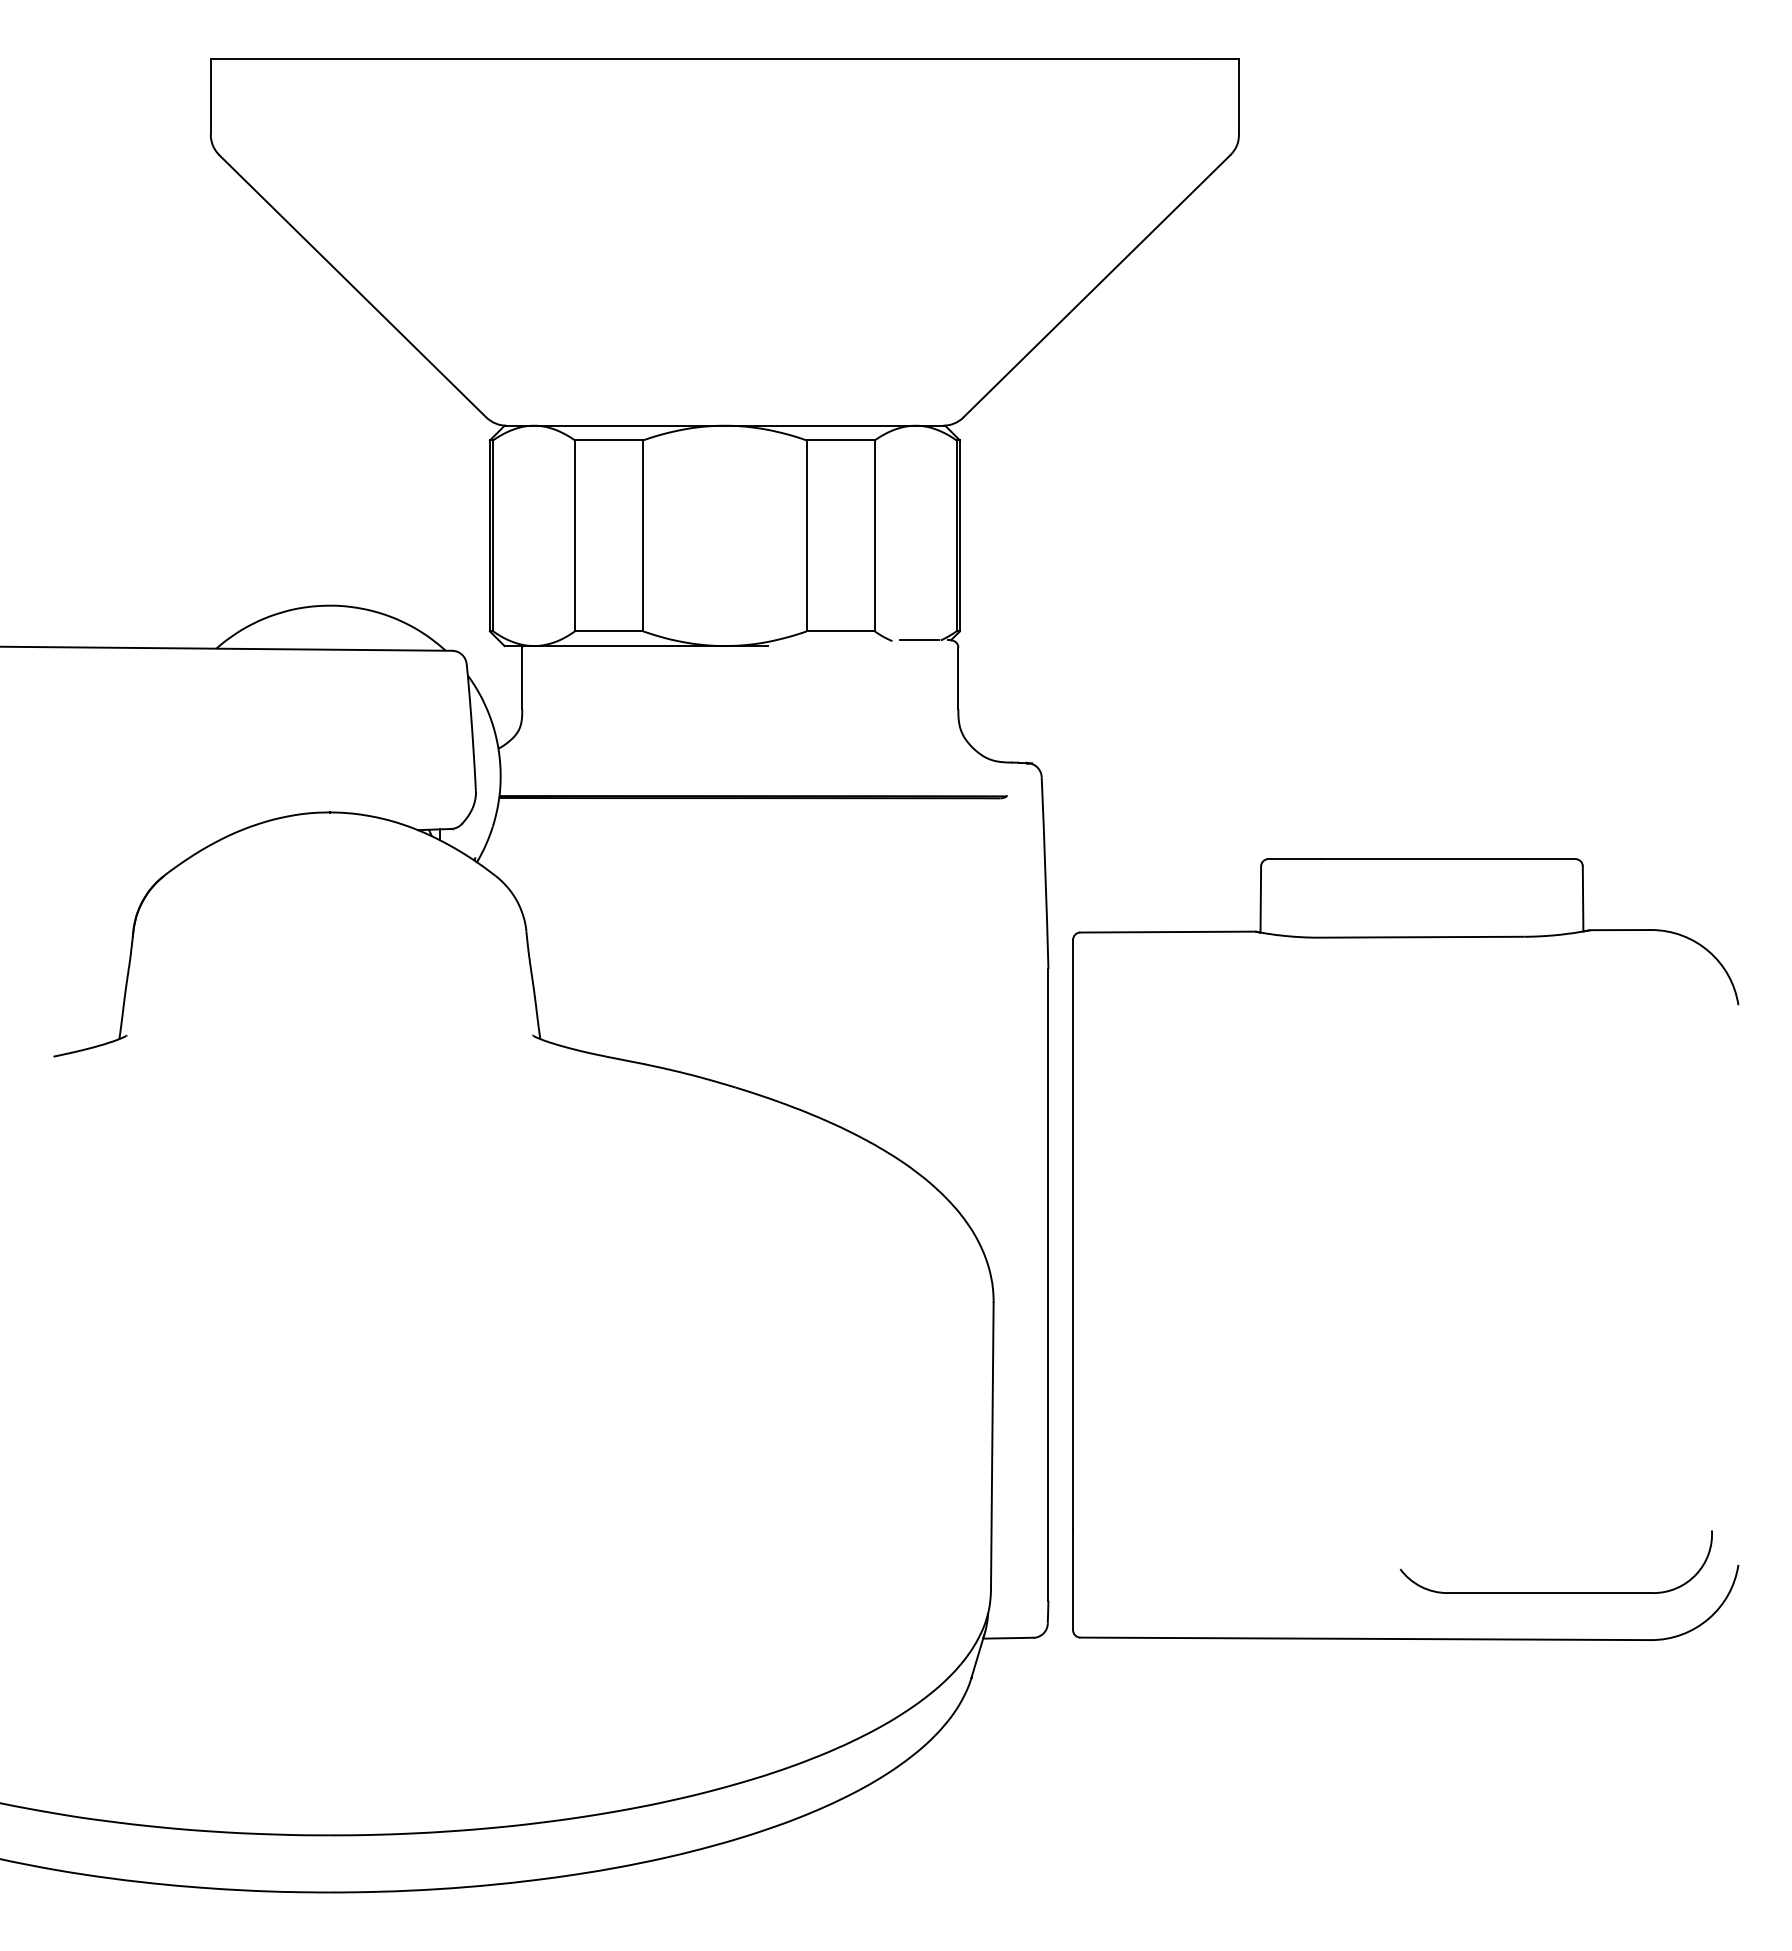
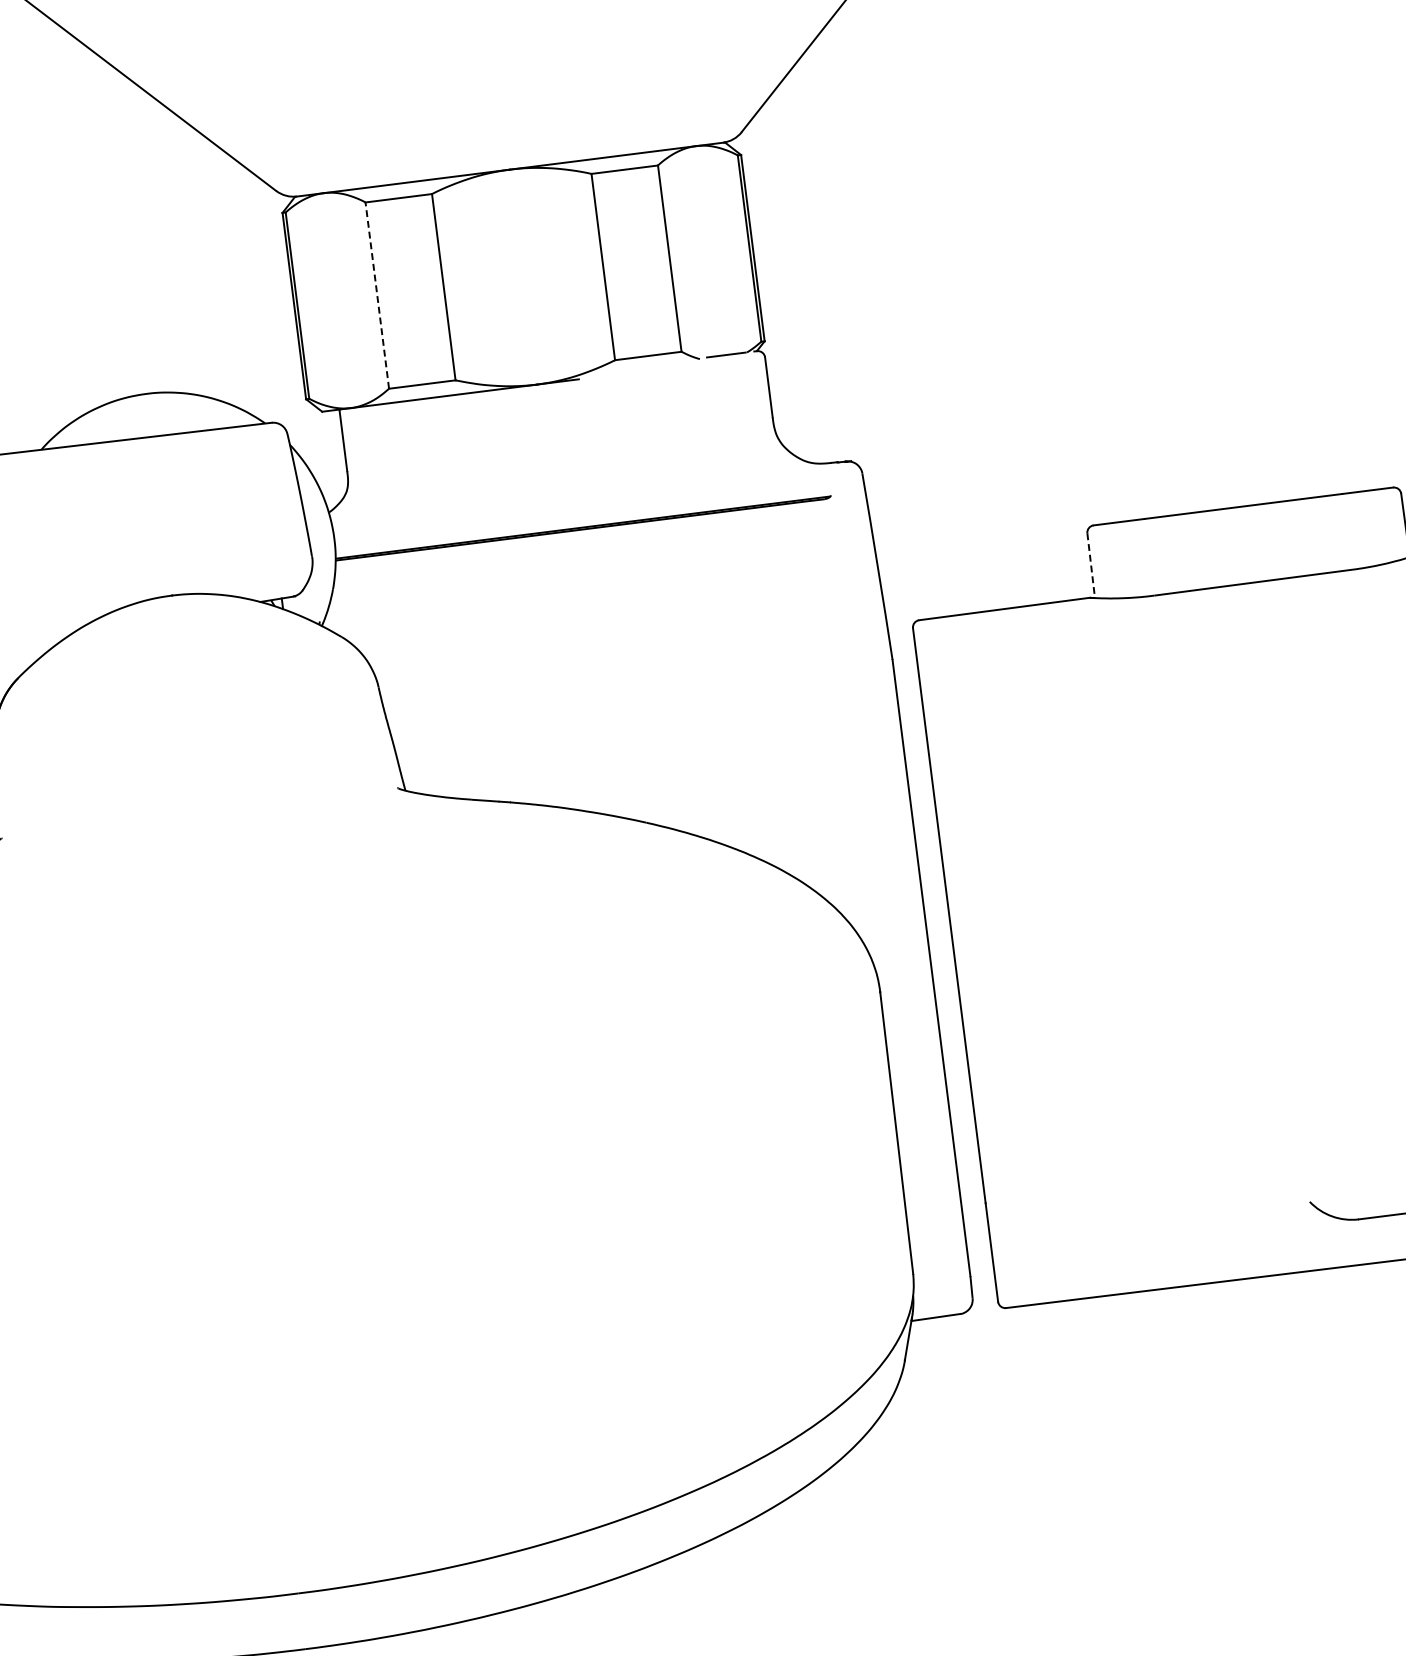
line: (574, 535) -> (376, 295), solid -> dashed
line: (1260, 899) -> (1090, 565), solid -> dashed

